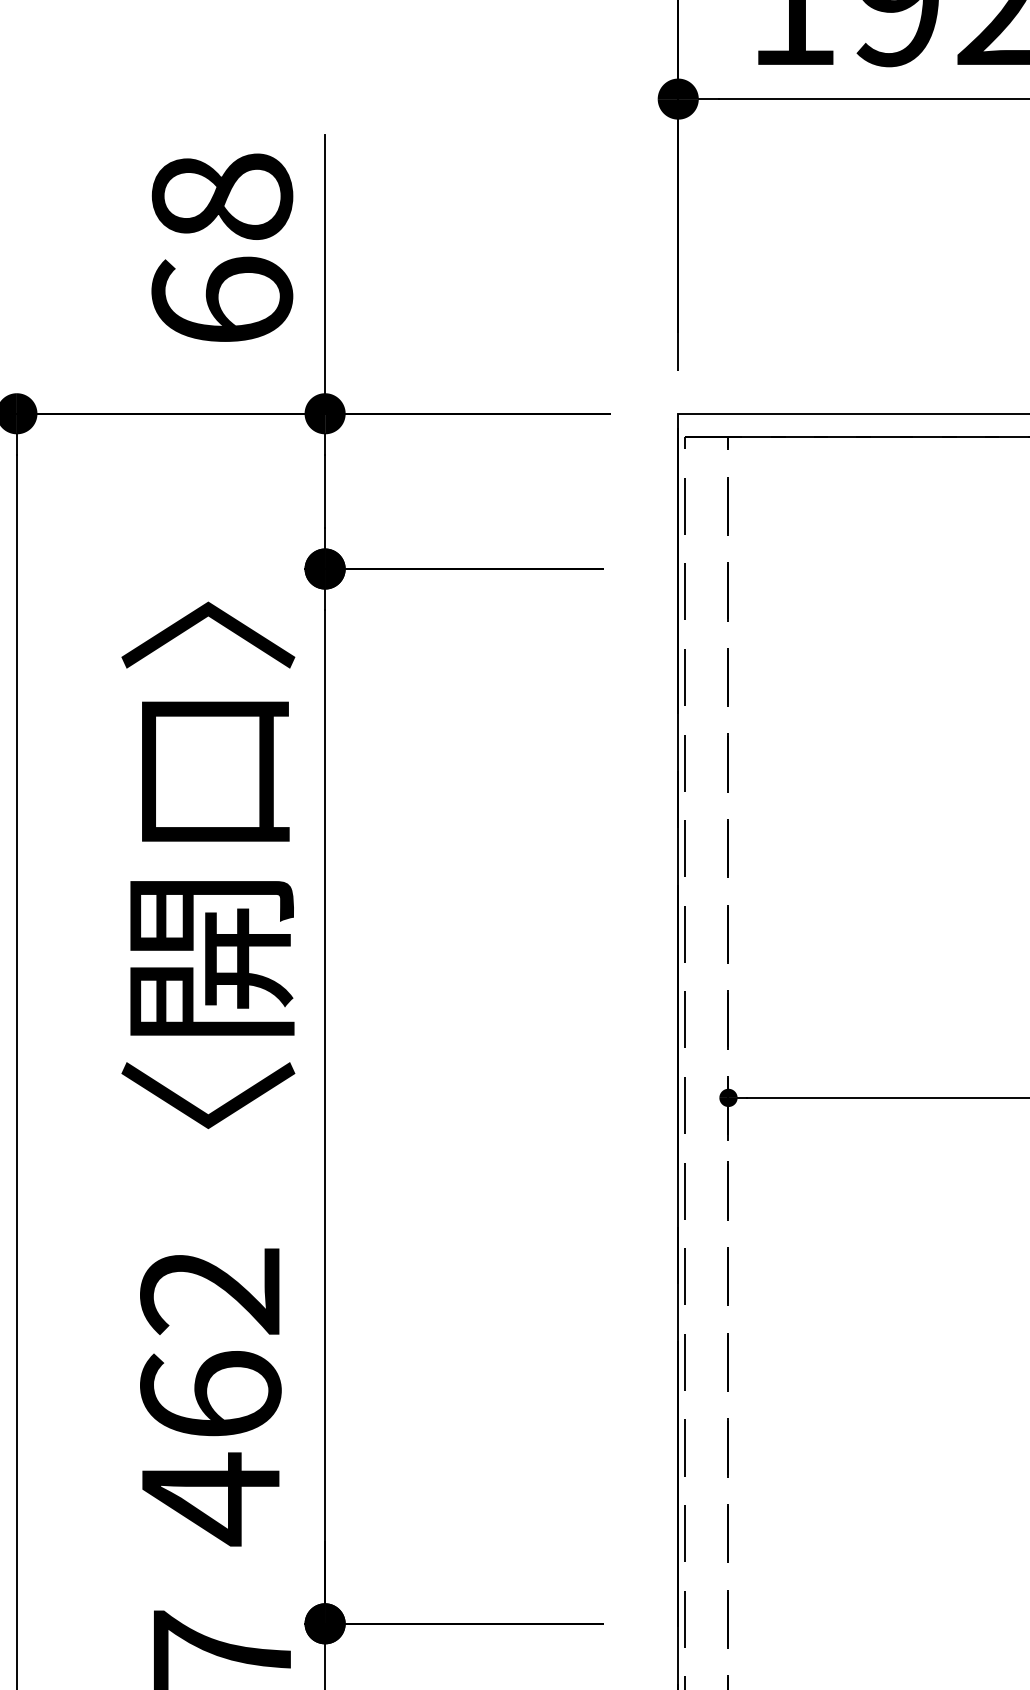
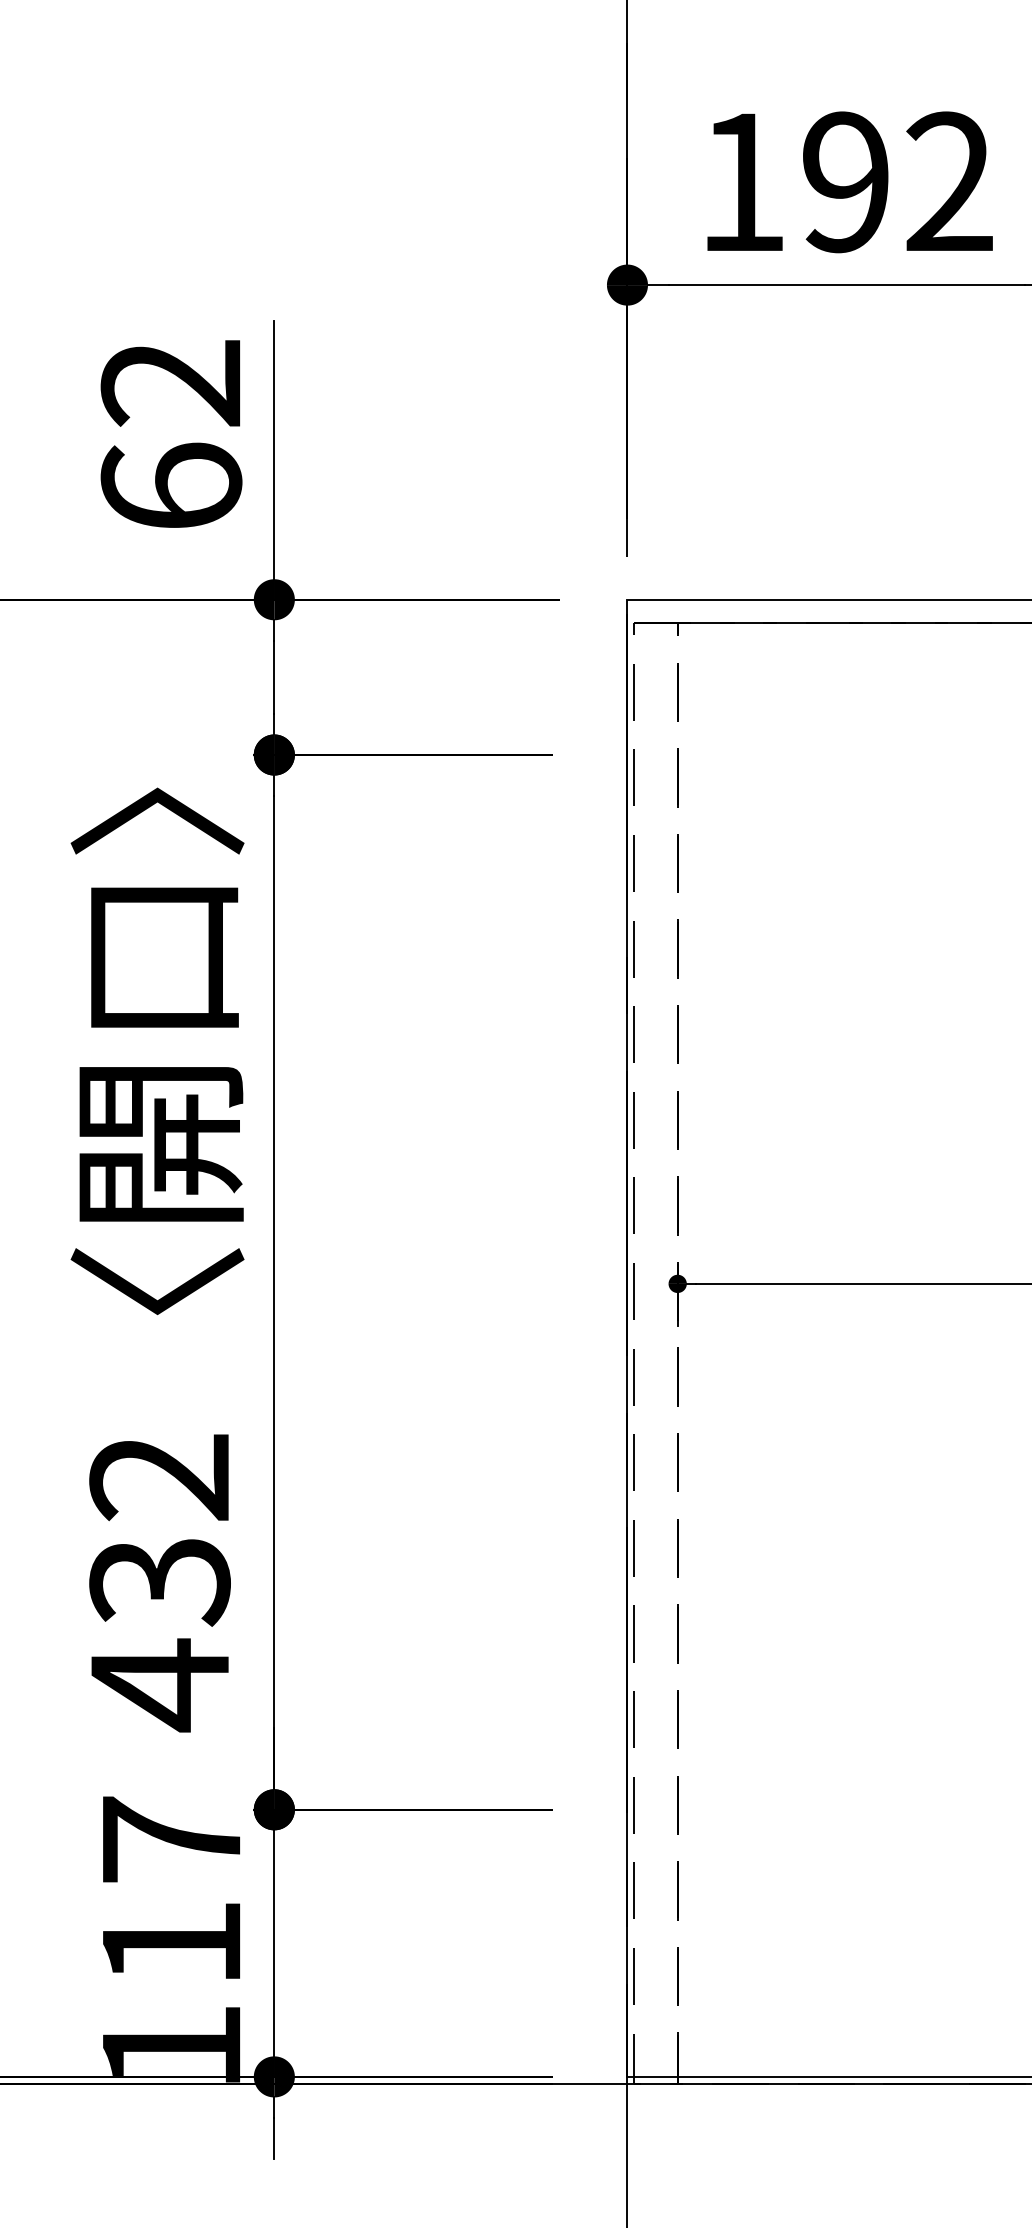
text: (222, 196) -> (171, 382), 68 -> 62
text: (210, 1395) -> (159, 1581), 462 -> 432

